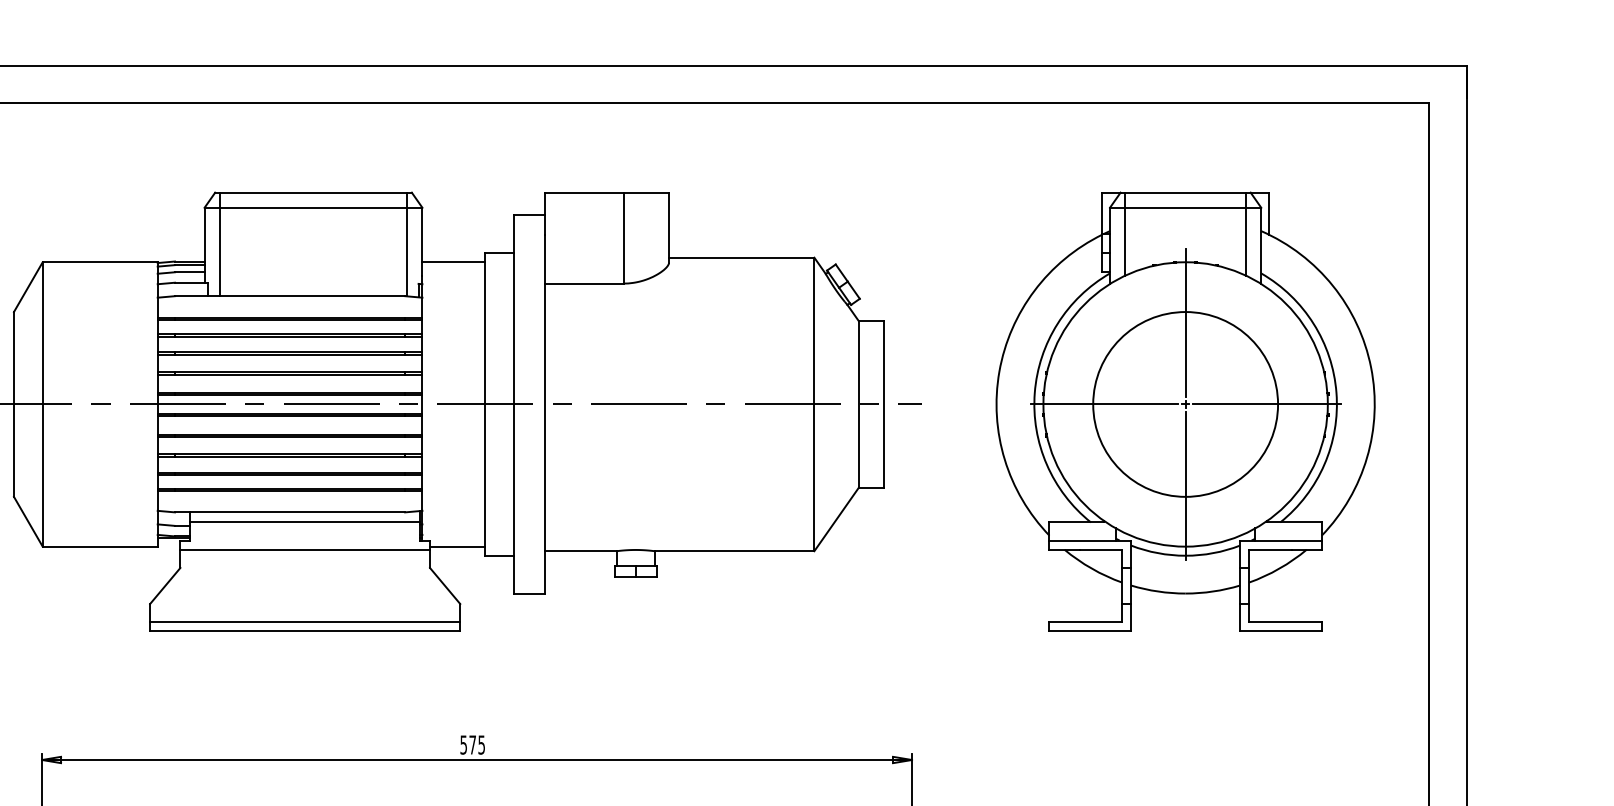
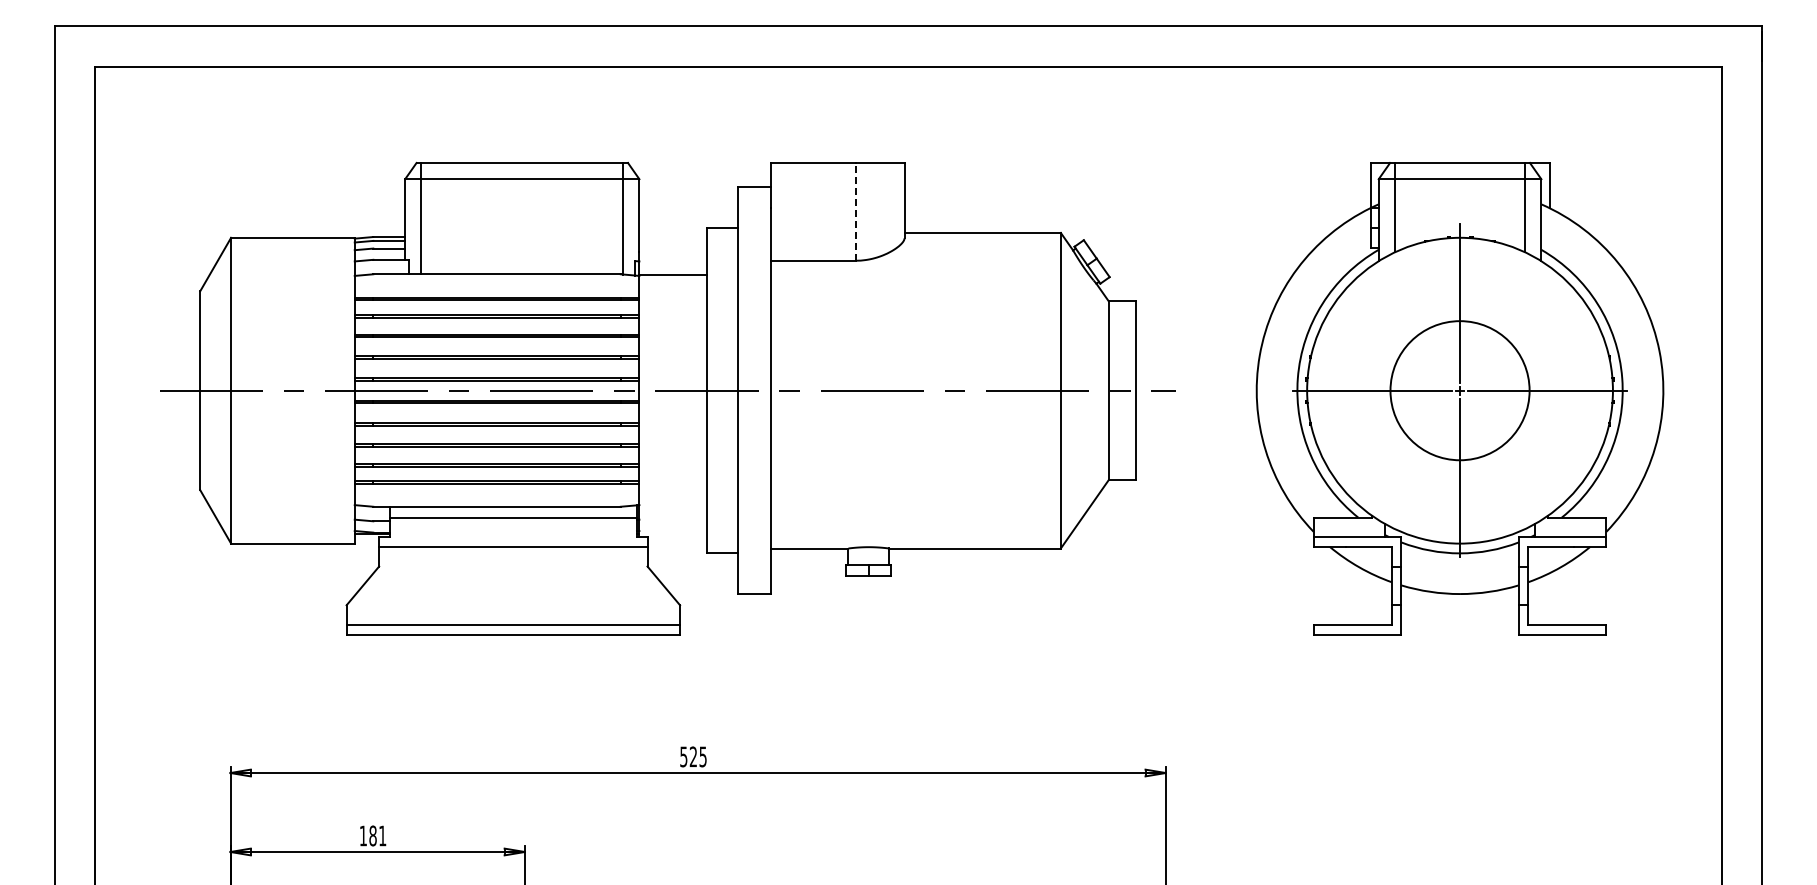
line: (623, 237) -> (855, 211), solid -> dashed
line: (453, 261) -> (672, 274), moved
circle: (1185, 404) -> (1459, 390), size x0.7
line: (456, 546) -> (676, 543), removed
text: (471, 744) -> (692, 756), 575 -> 525

